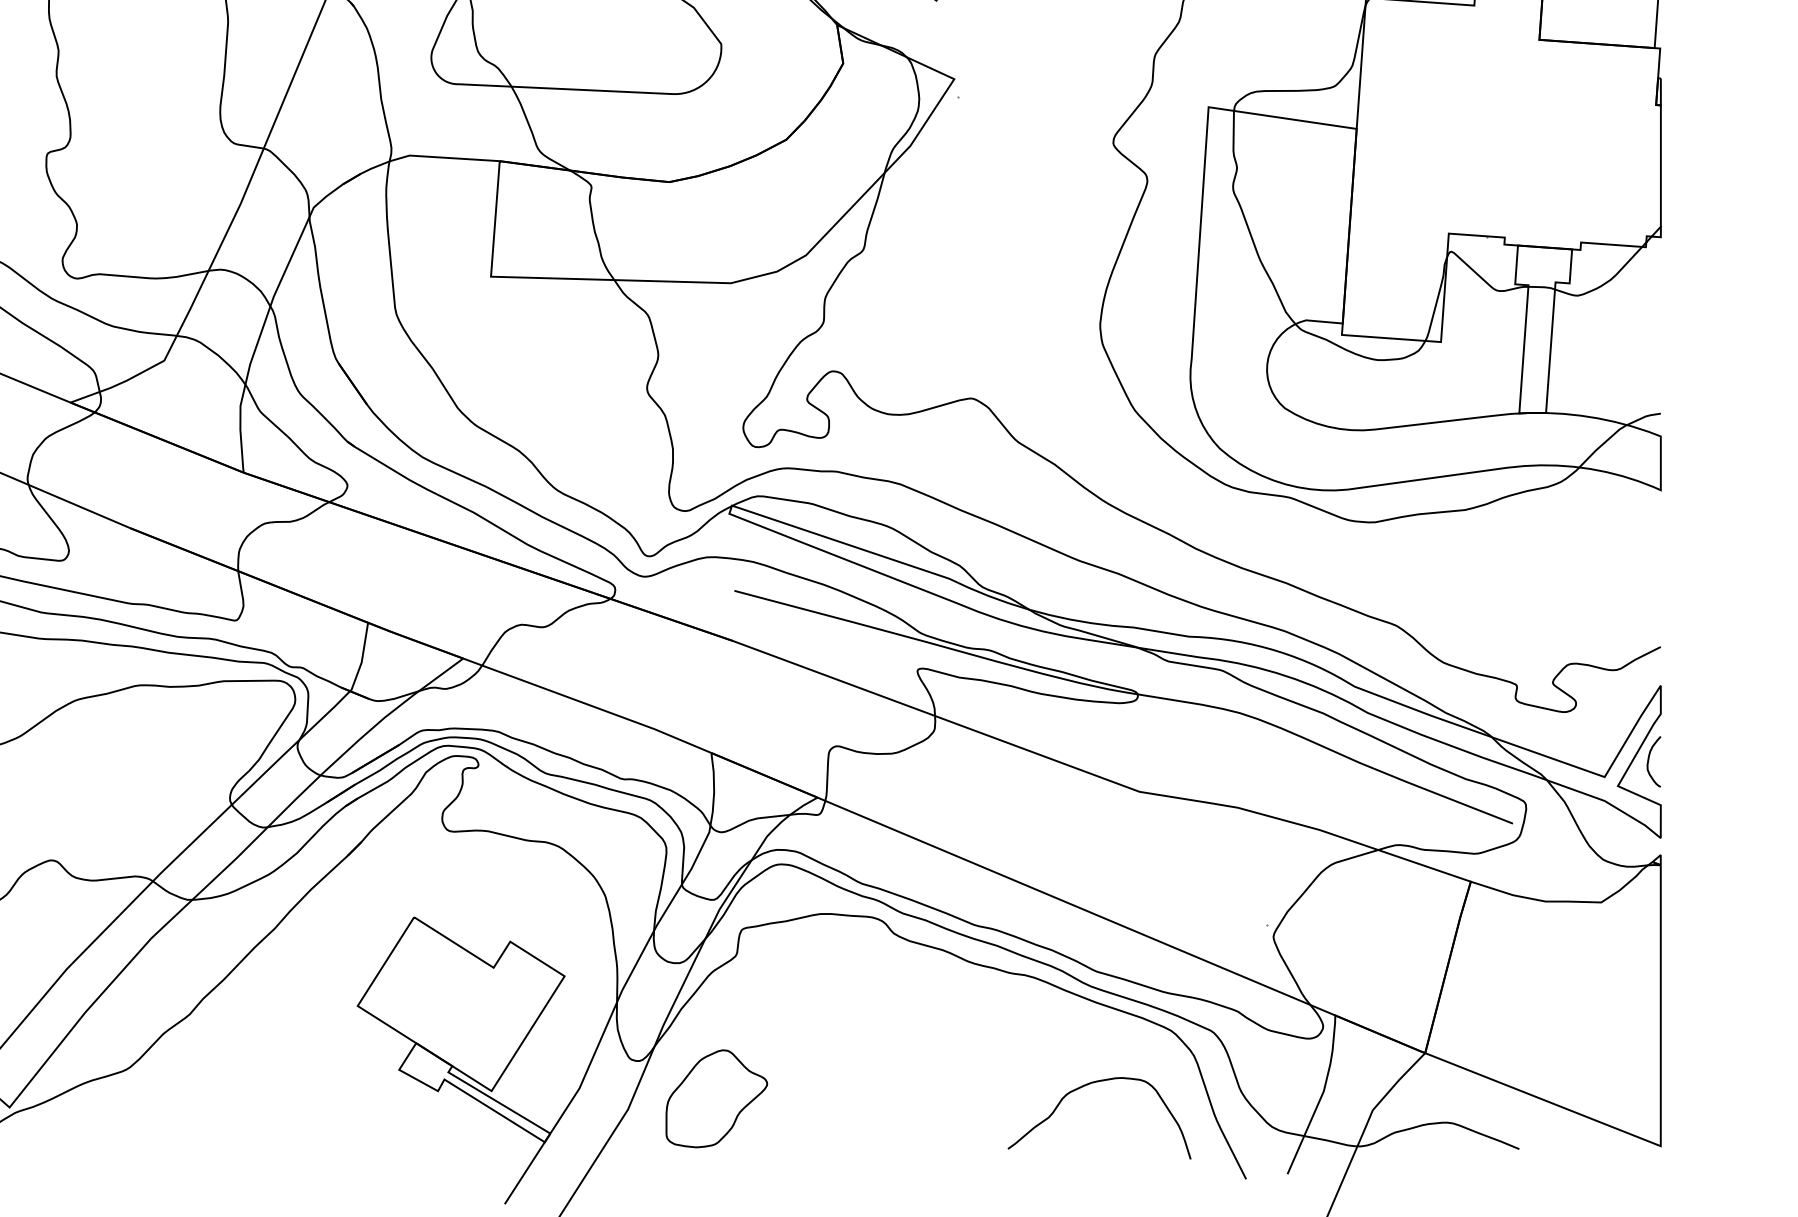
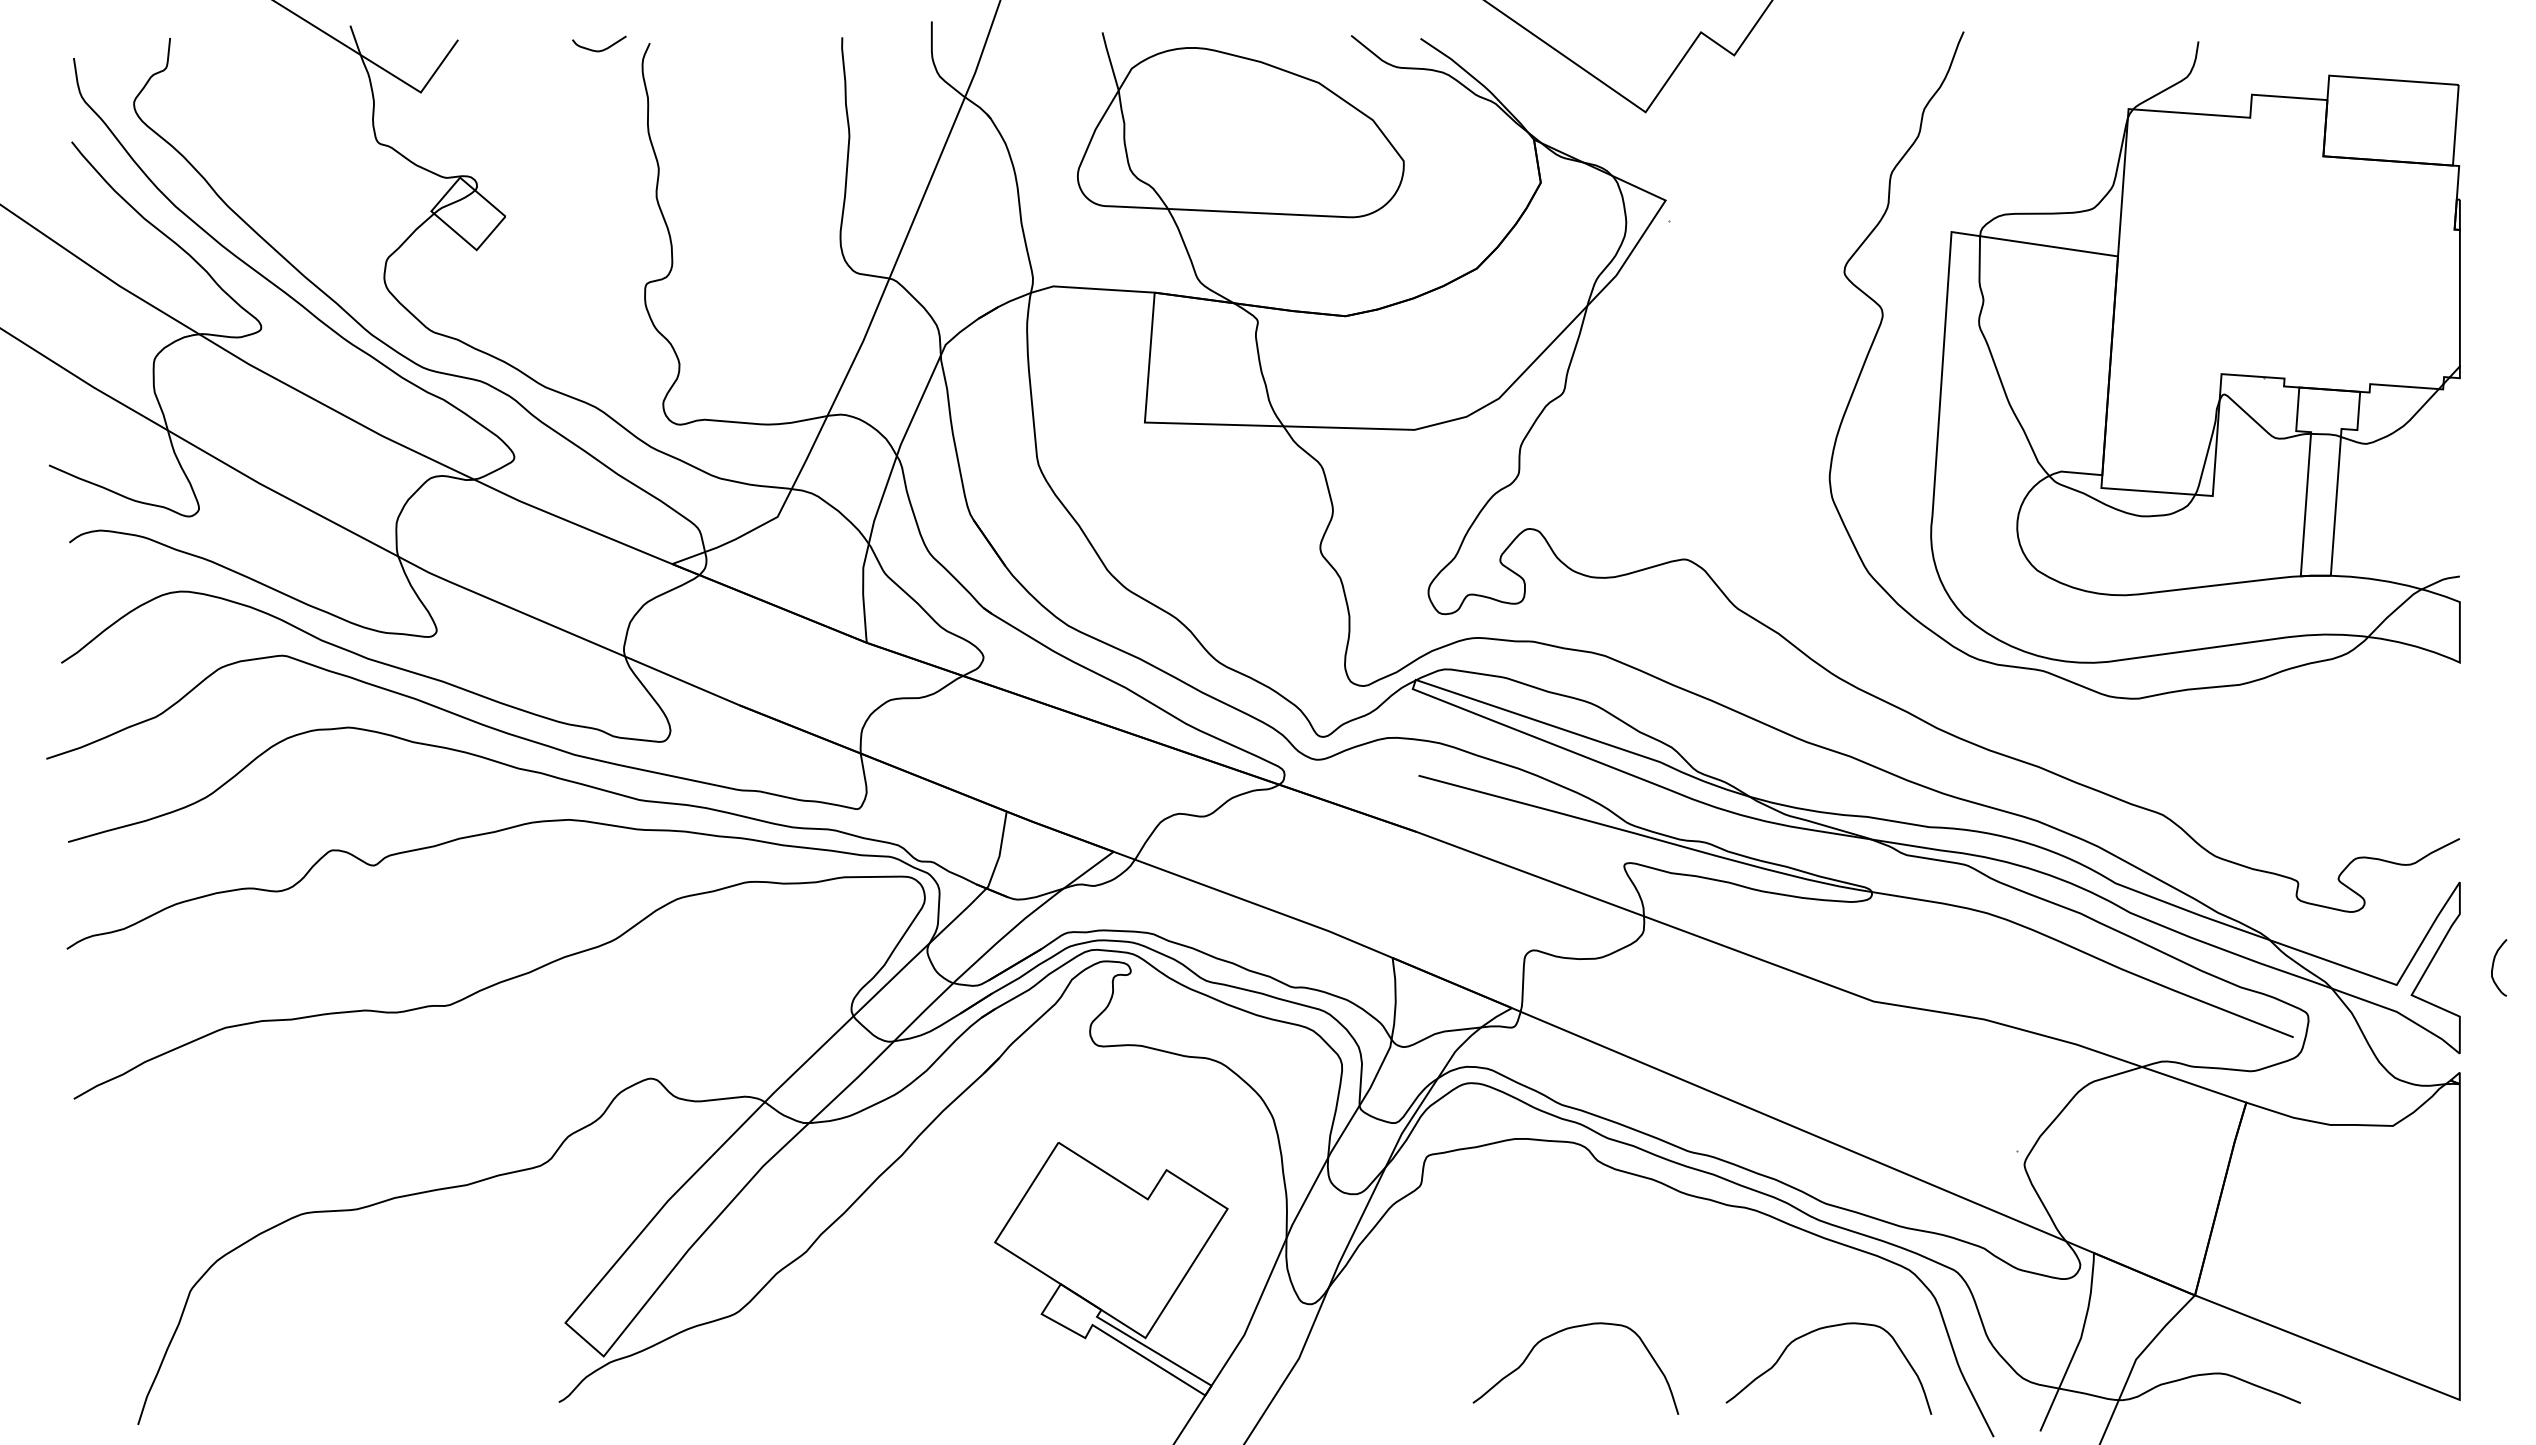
curve: (1648, 761) -> (2493, 967), moved
curve: (860, 1086) -> (1560, 1332), added
part: (716, 1098) -> (1398, 1346), removed

